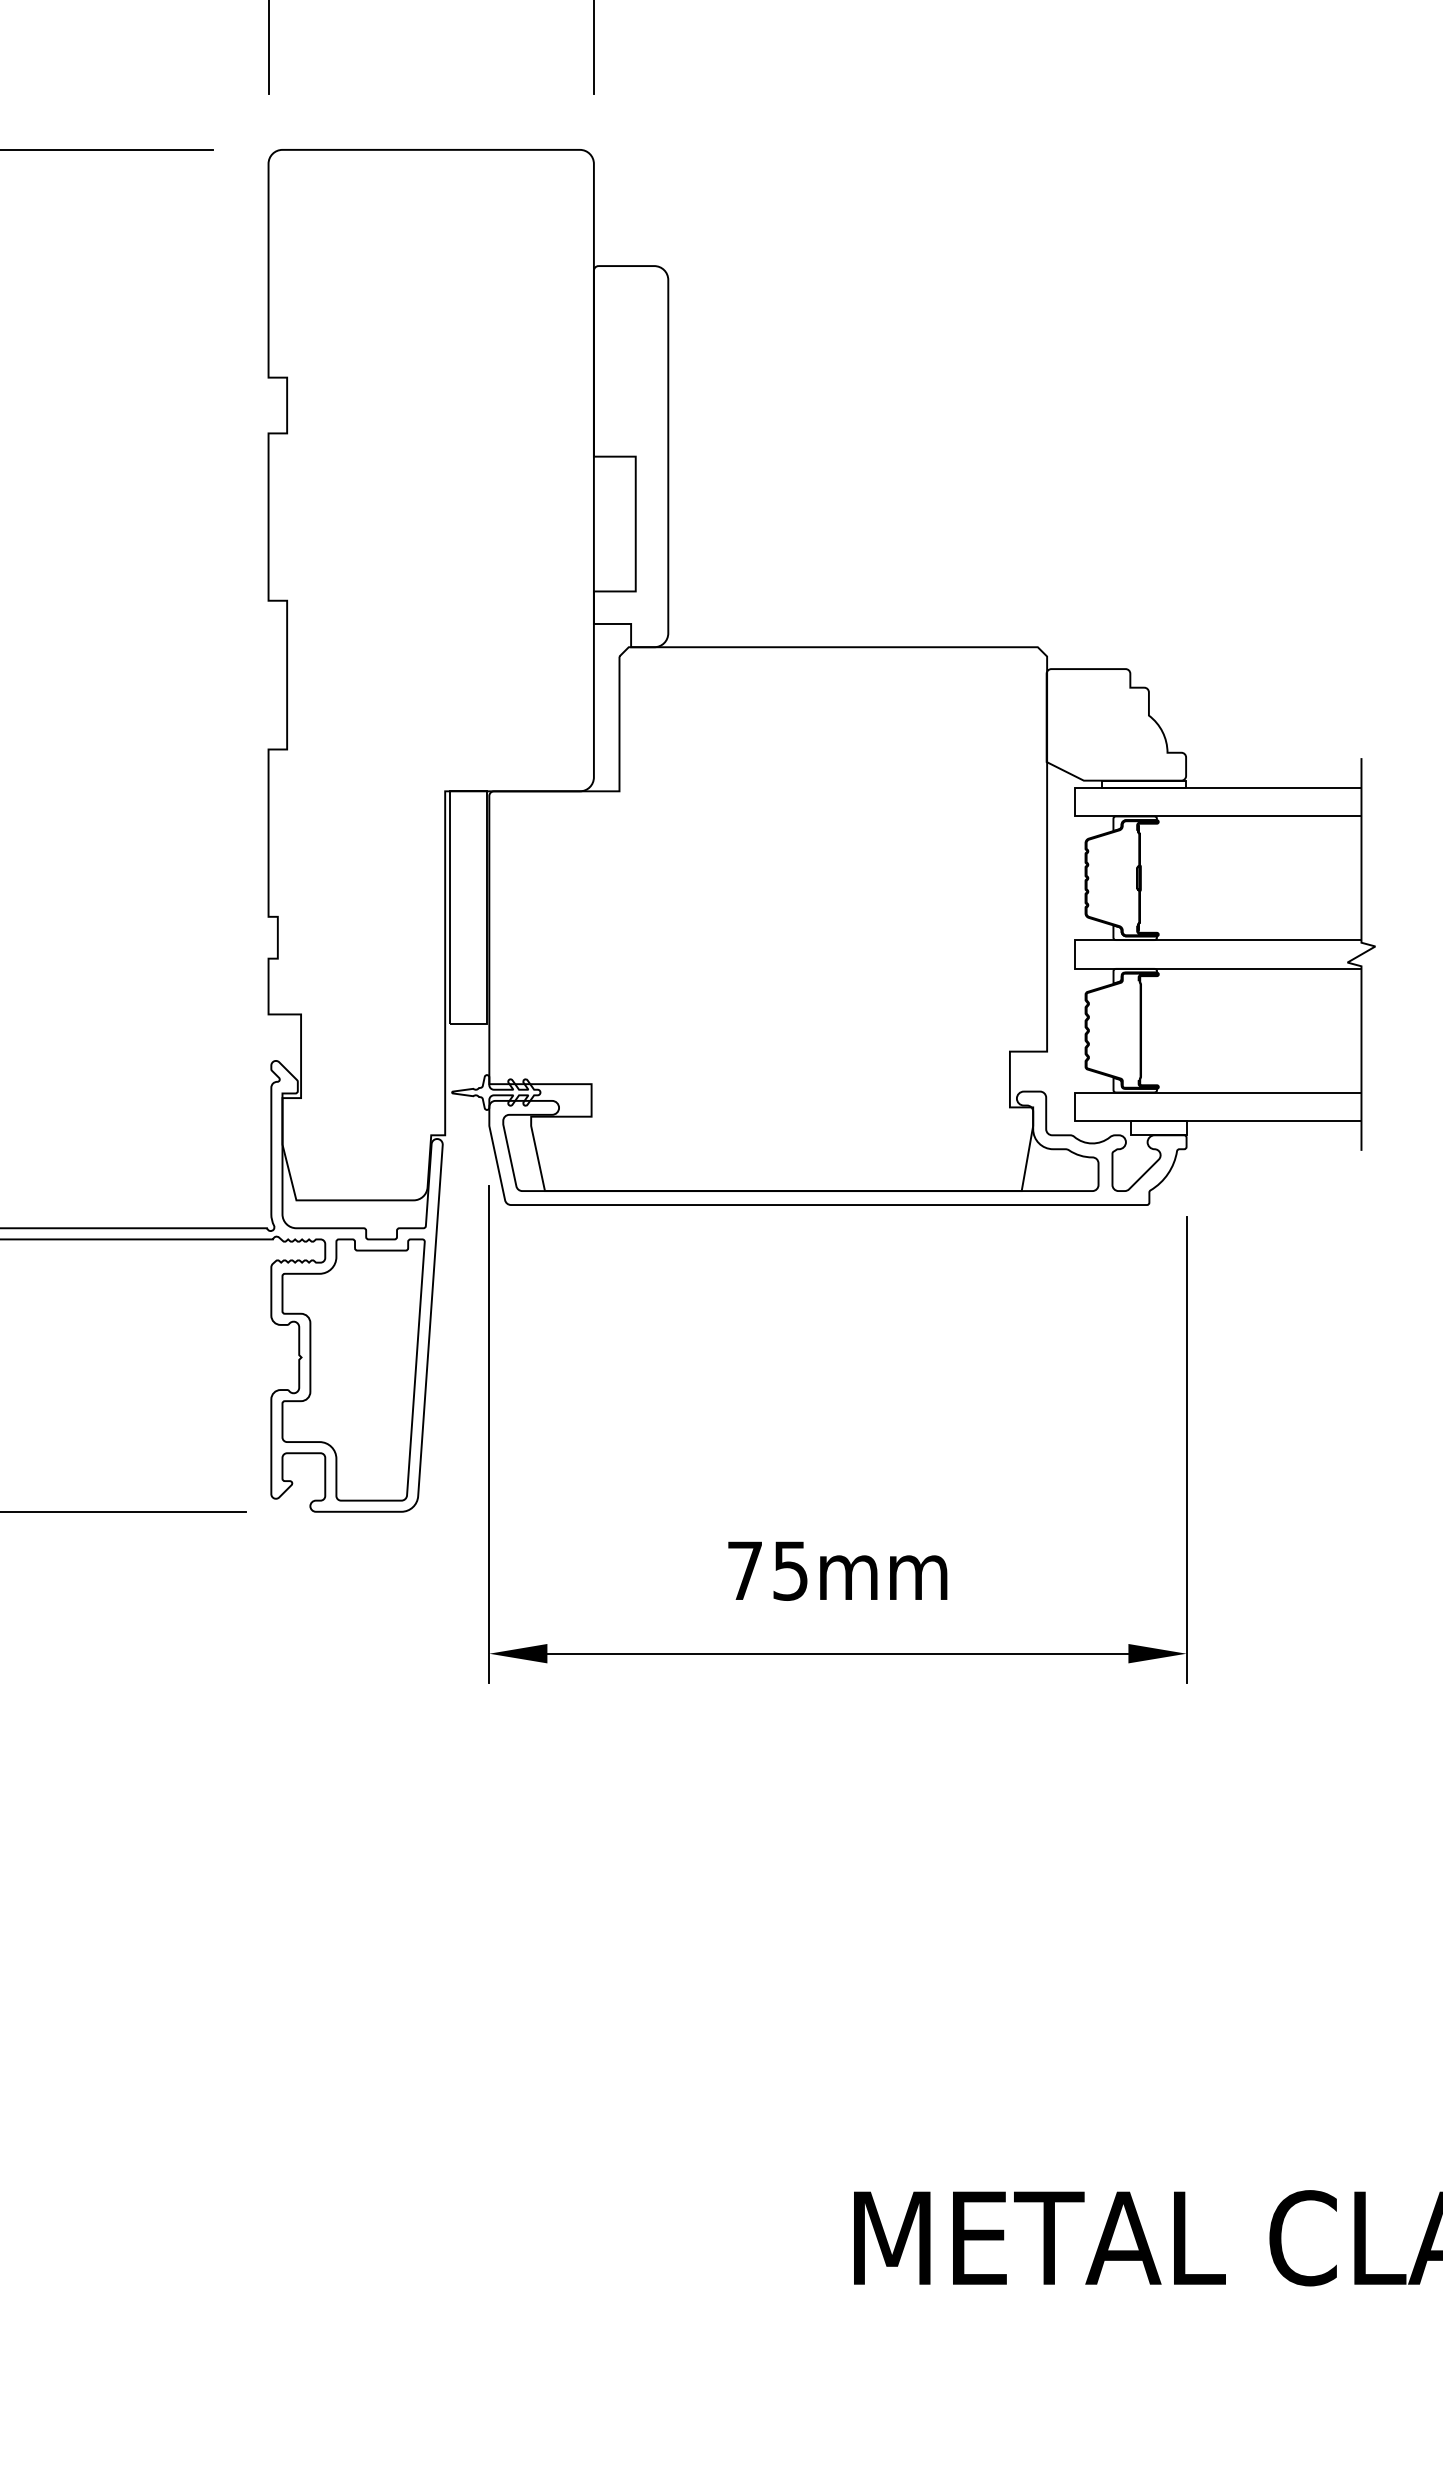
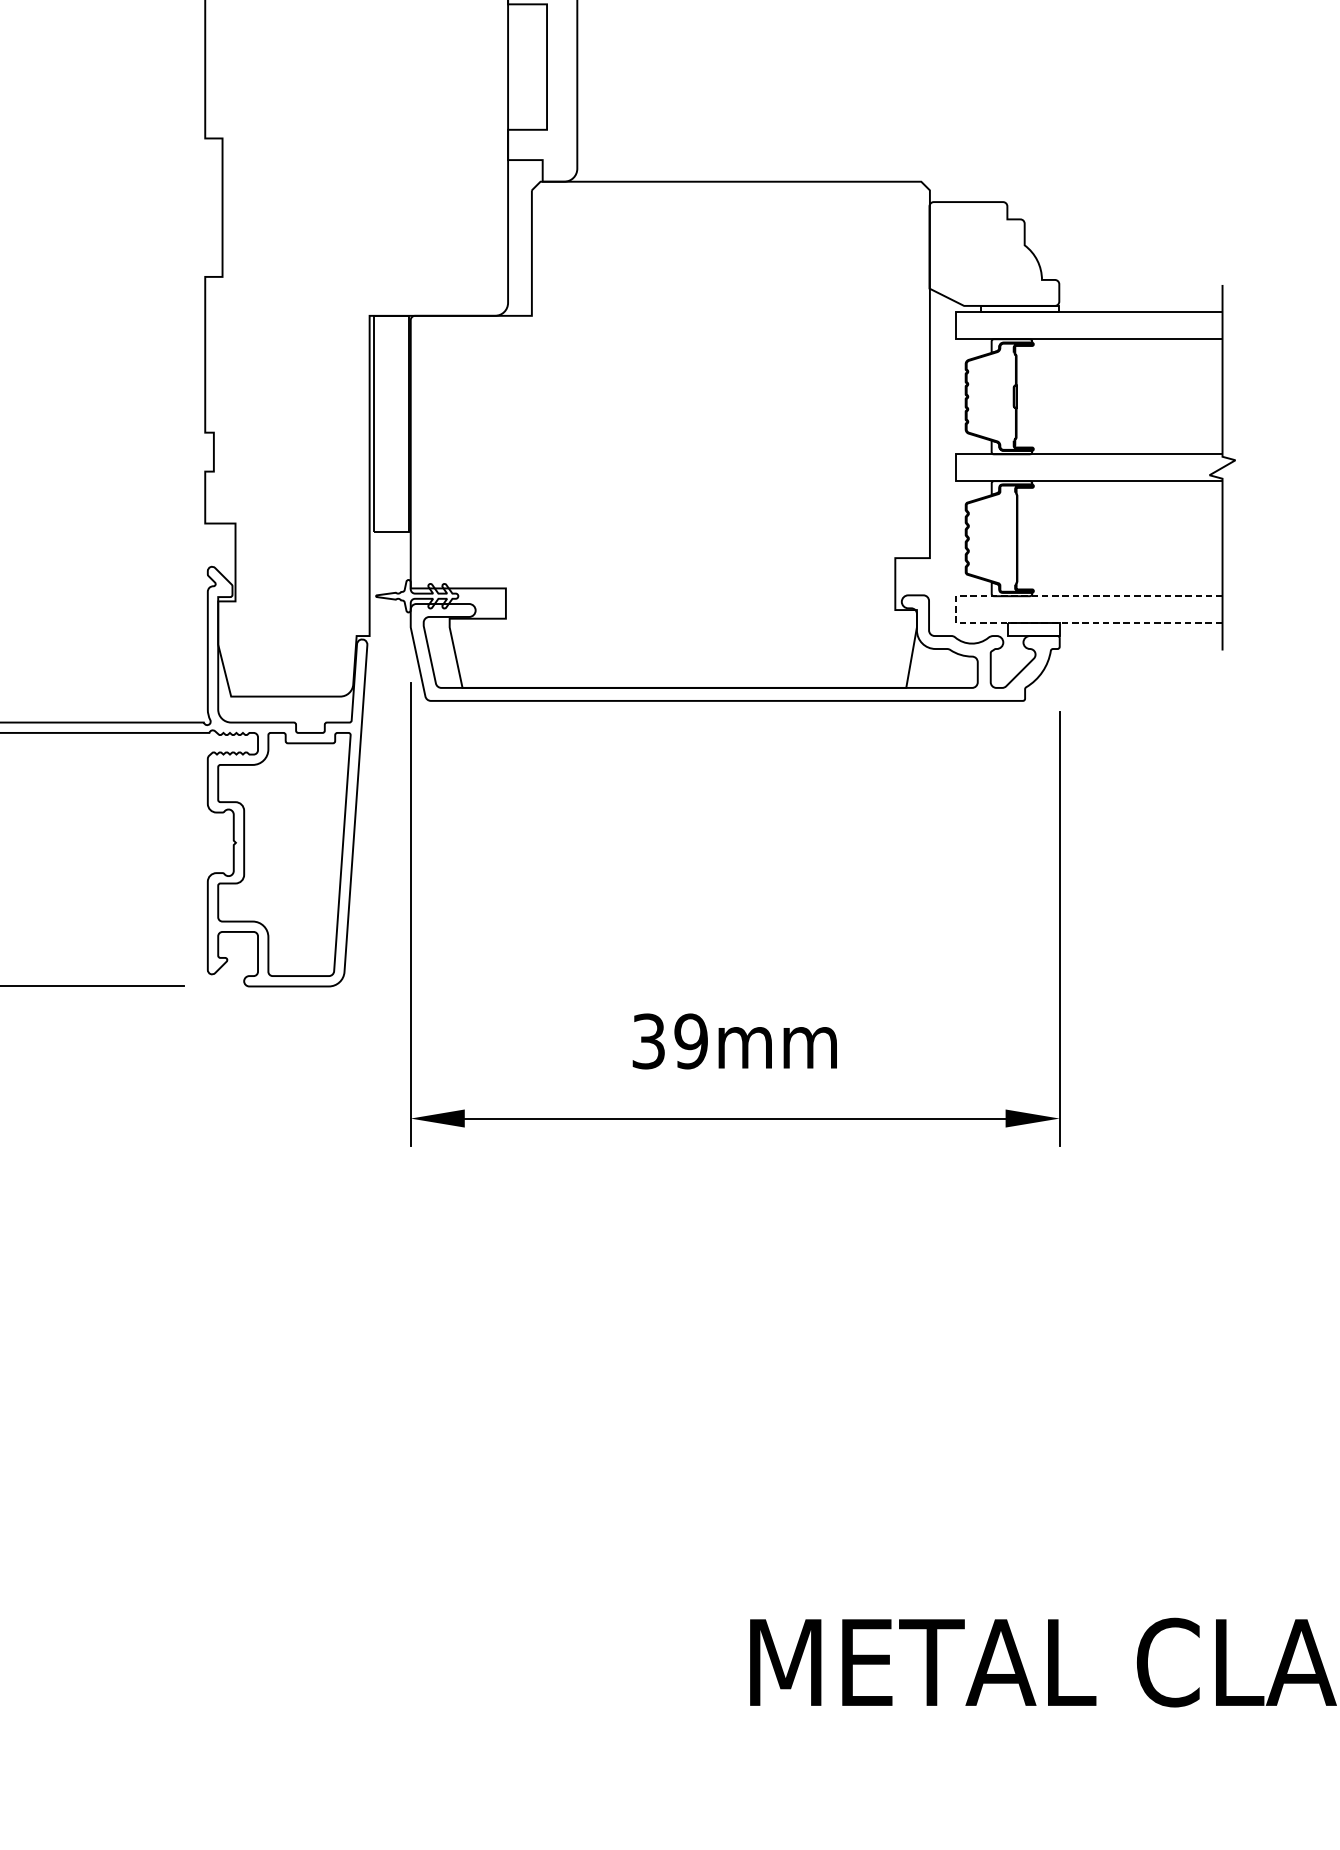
line: (1075, 1107) -> (956, 610), solid -> dashed
text: (768, 1570) -> (670, 1041), 75mm -> 39mm

